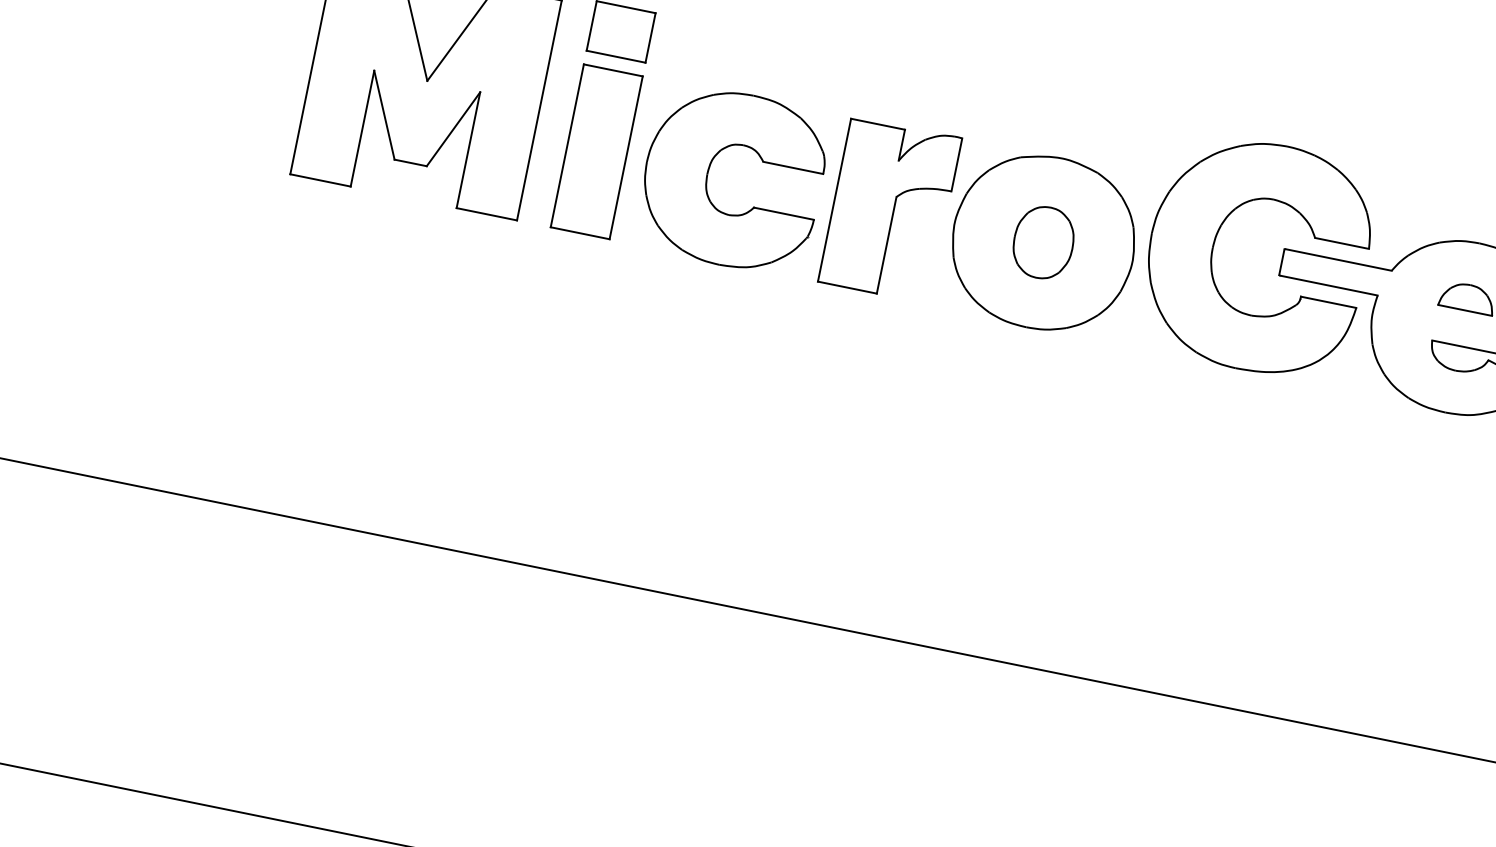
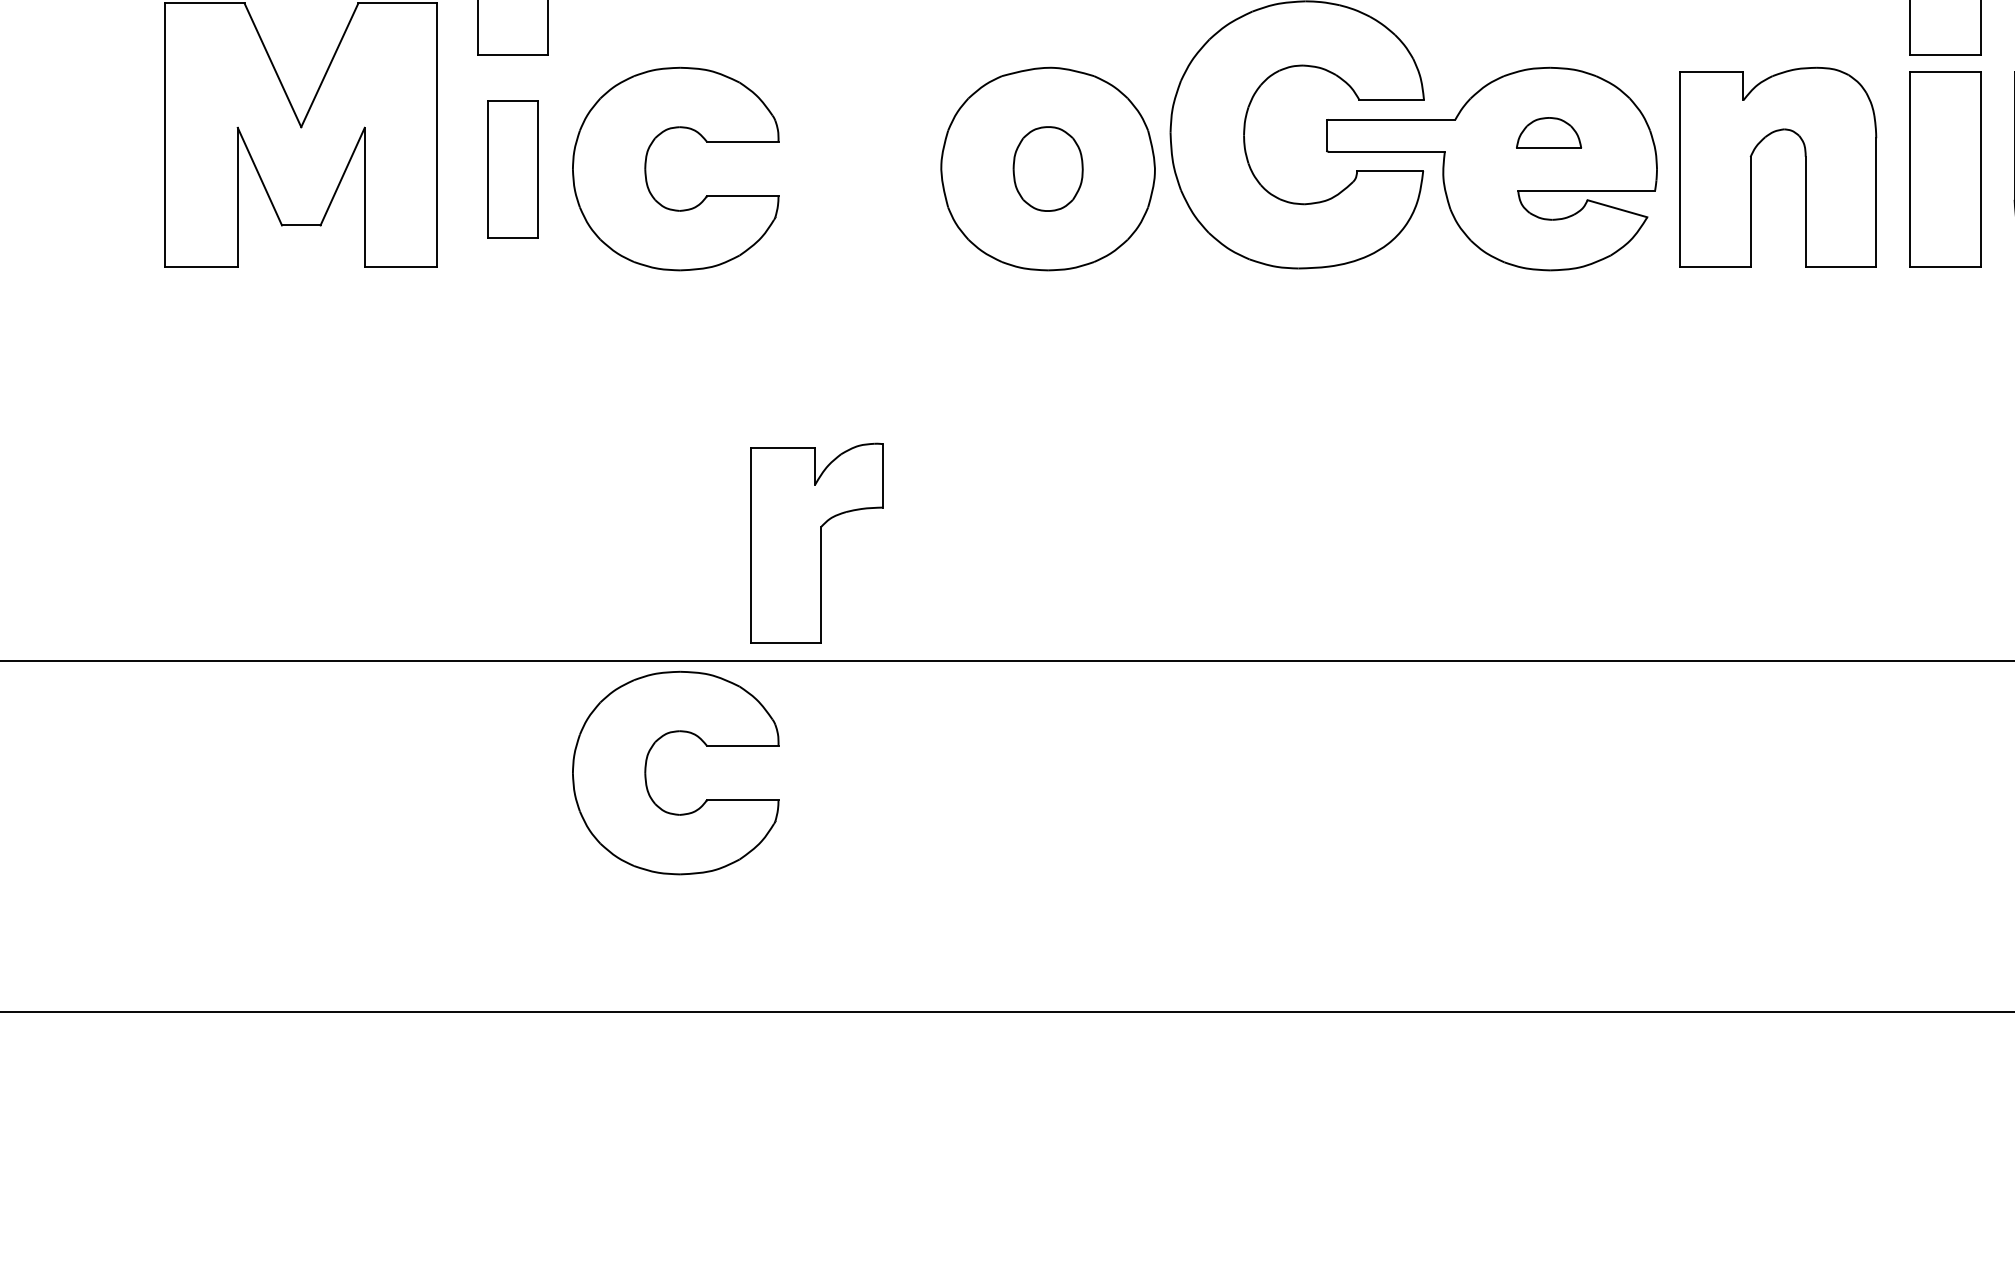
part: (596, 152) -> (512, 169), size x0.7
part: (889, 209) -> (816, 542), moved
part: (605, 678) -> (646, 772), added

